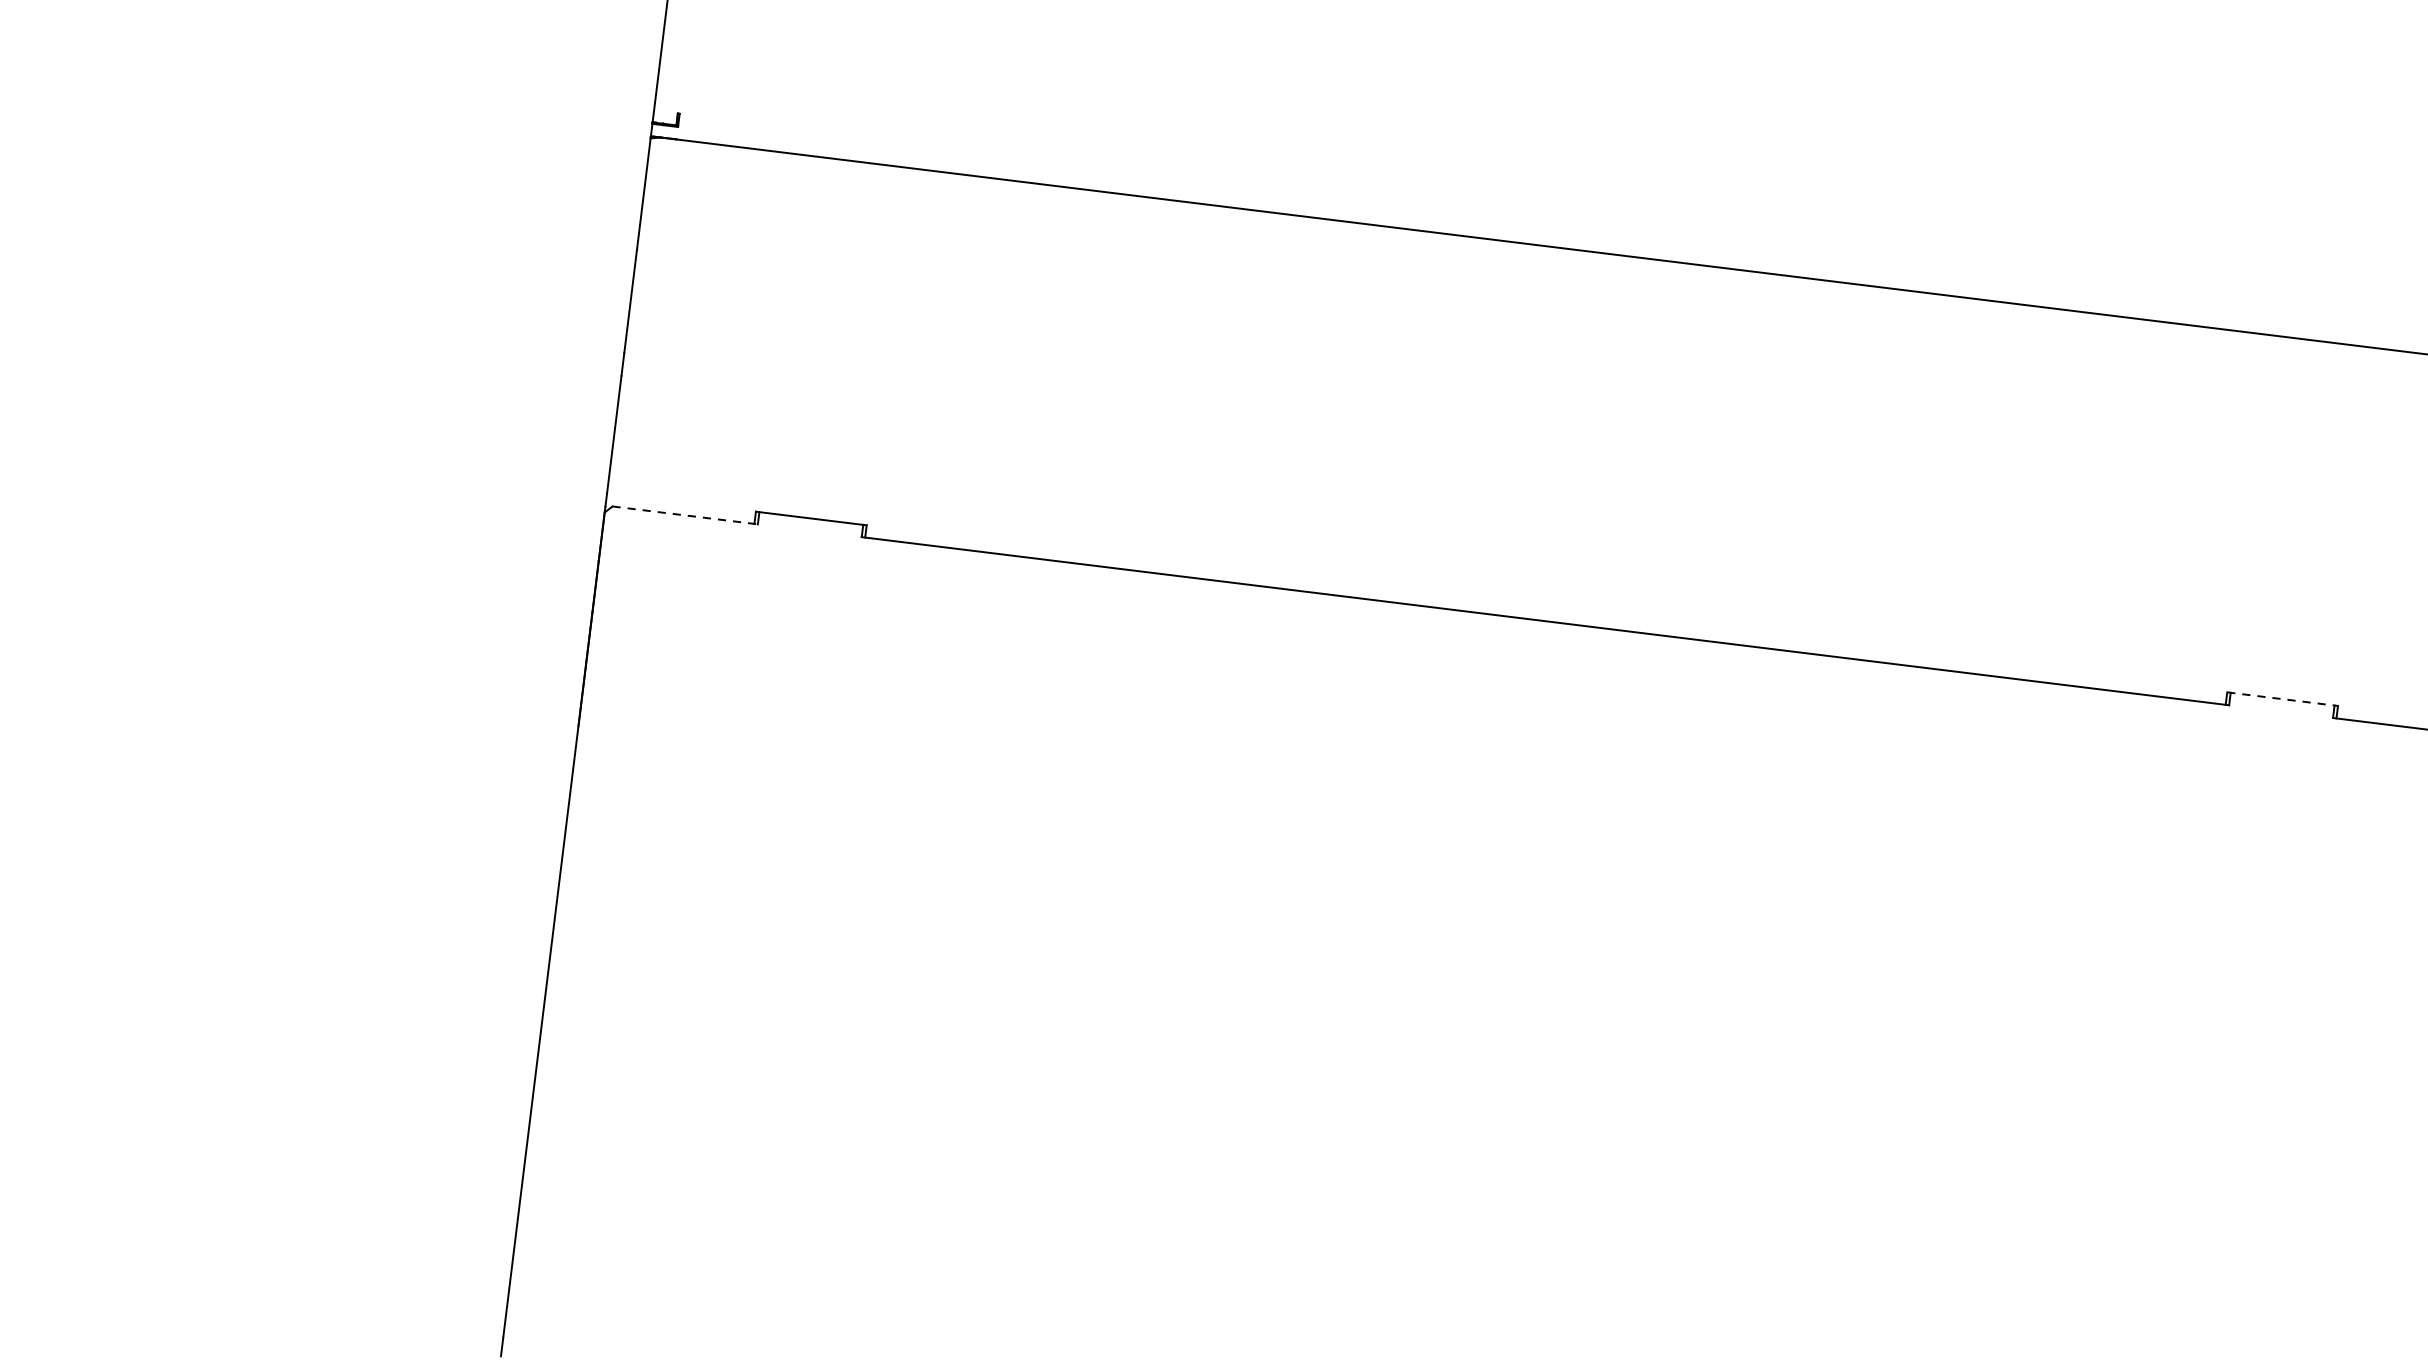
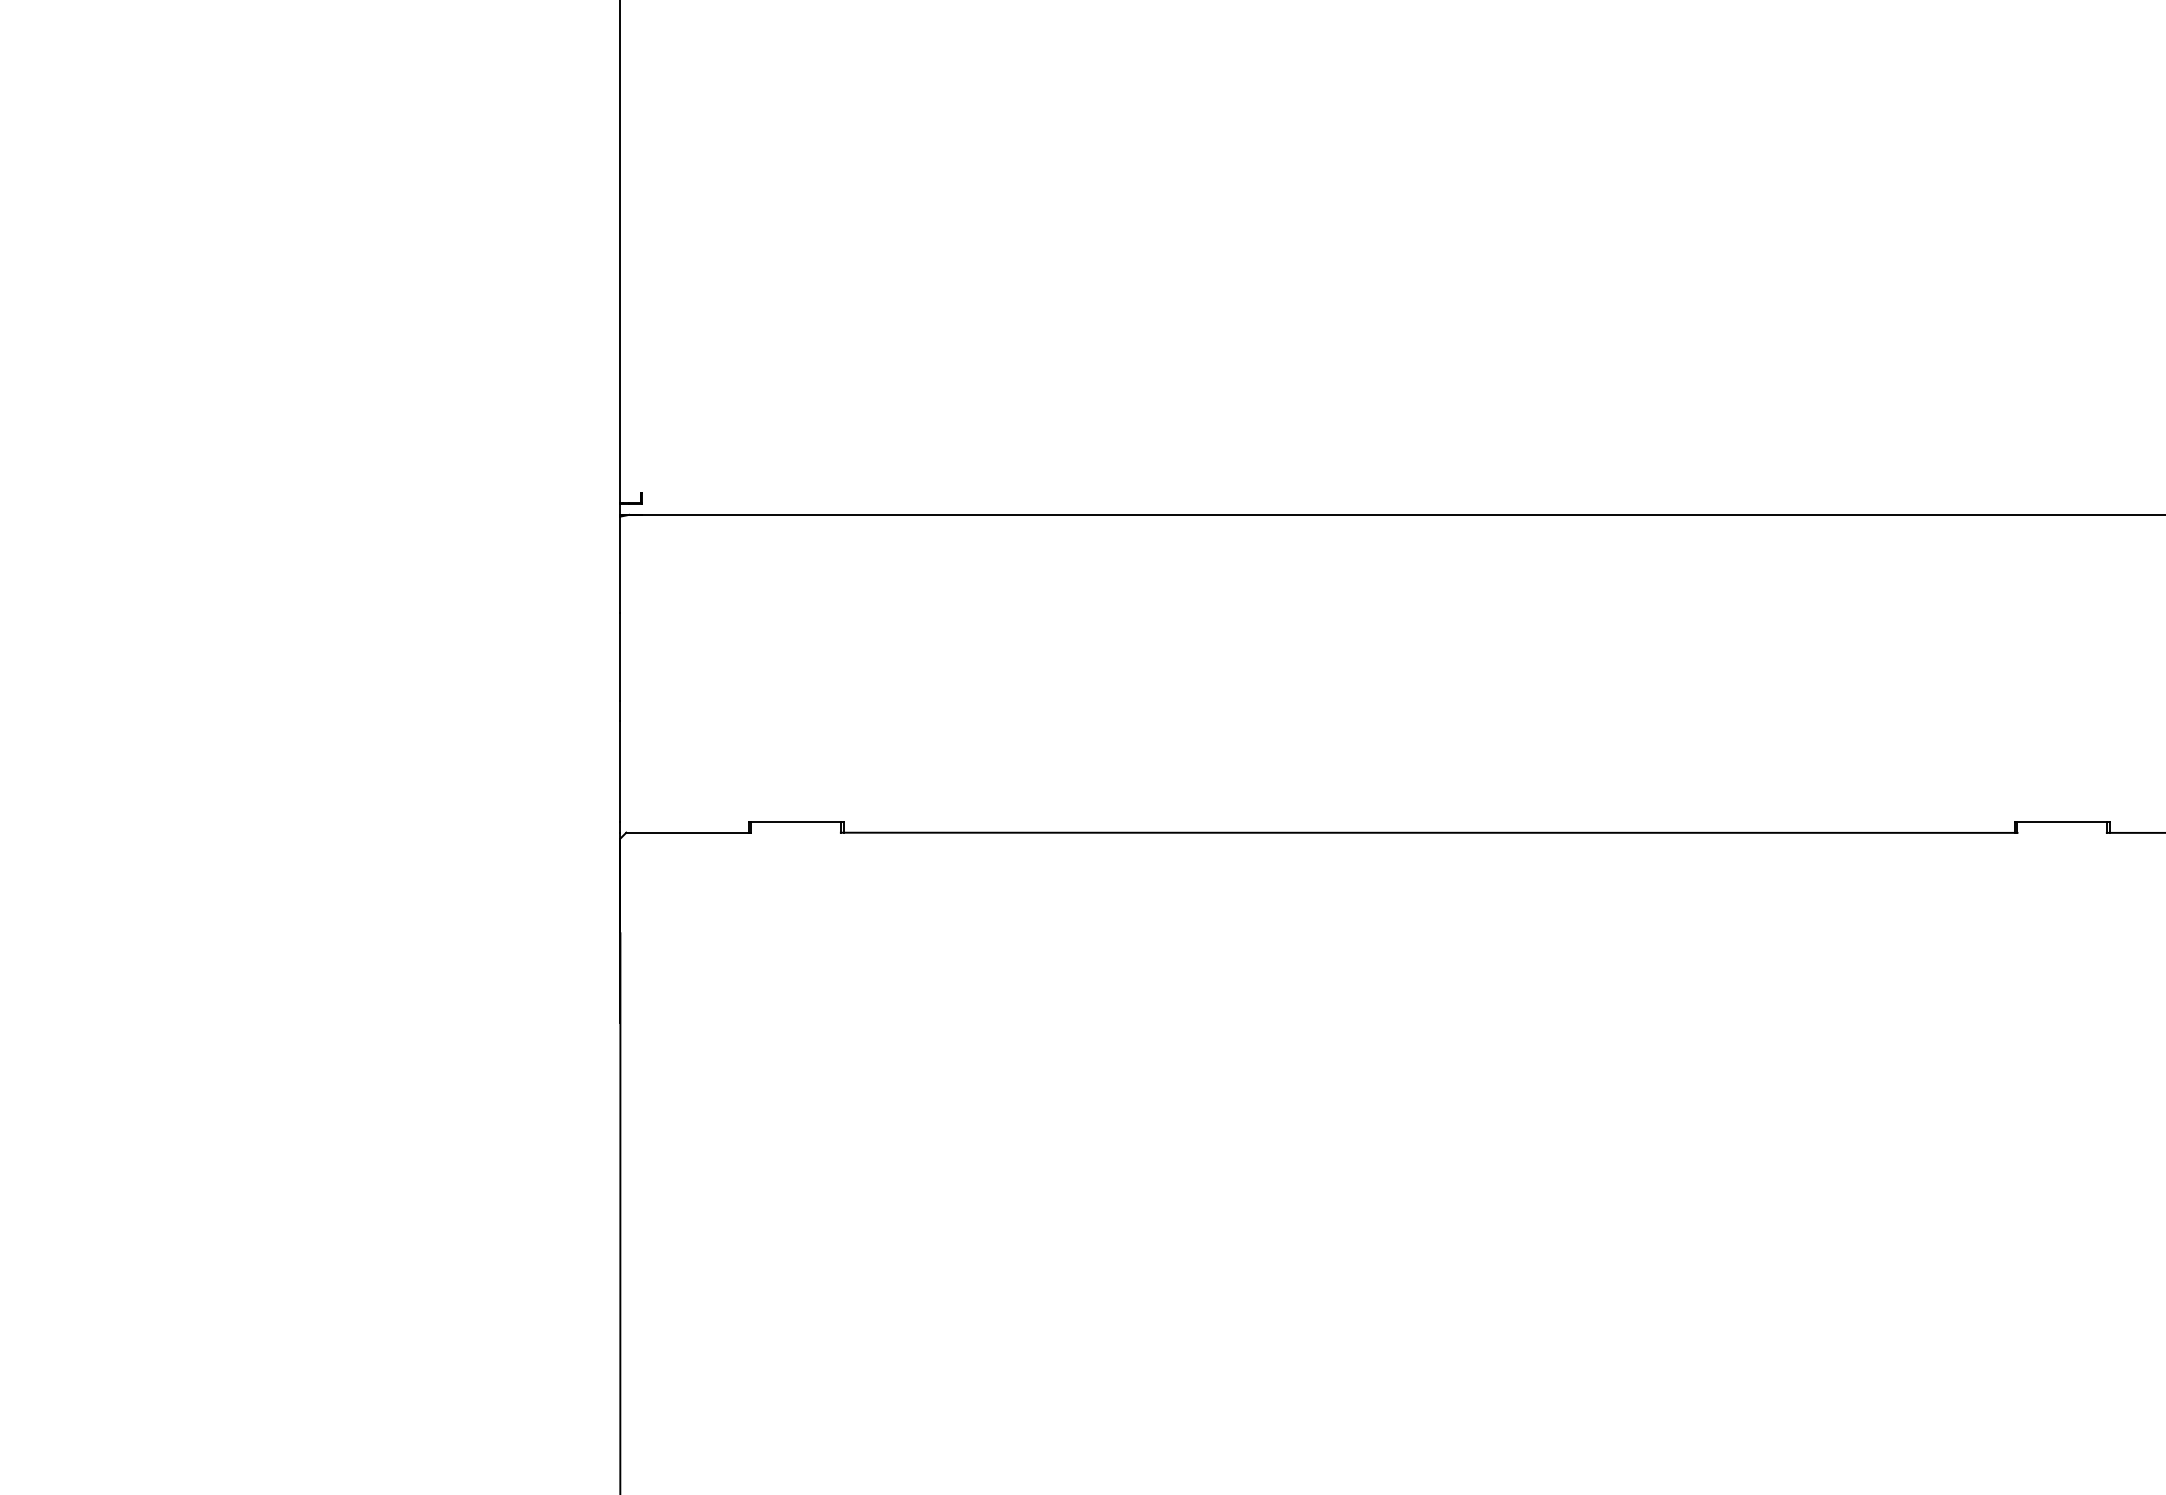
line: (684, 515) -> (688, 832), dashed -> solid
line: (2282, 699) -> (2062, 822), dashed -> solid

